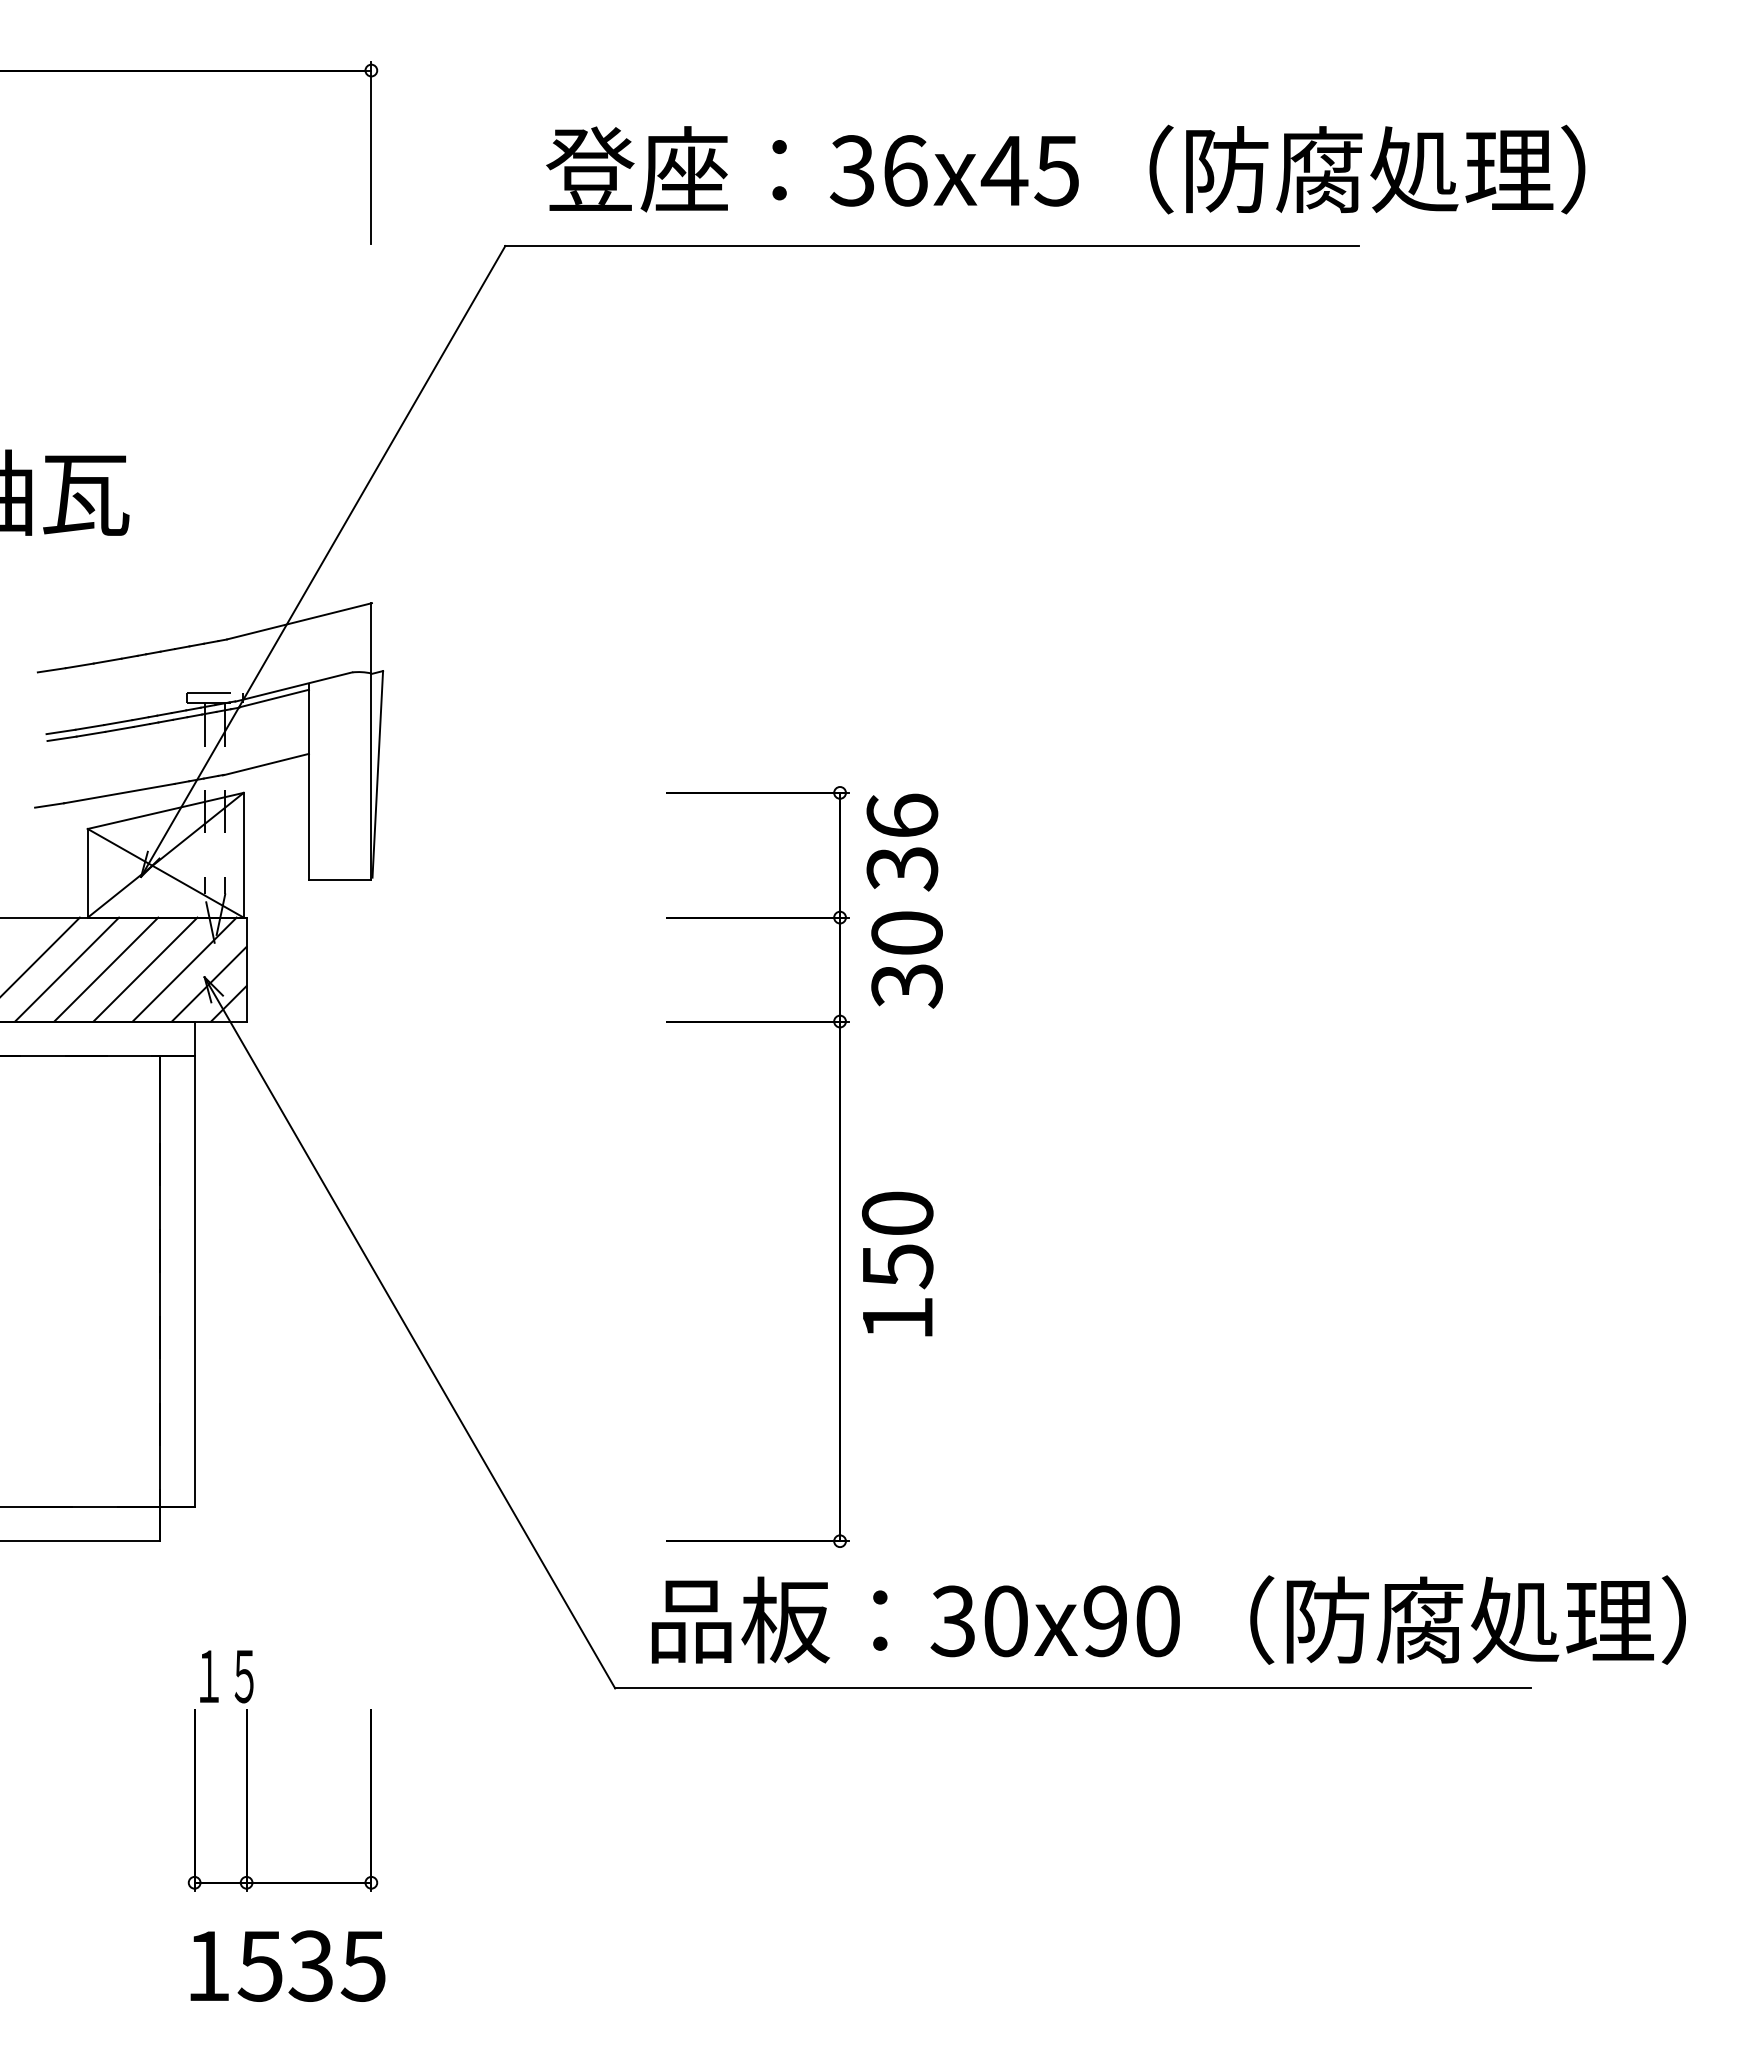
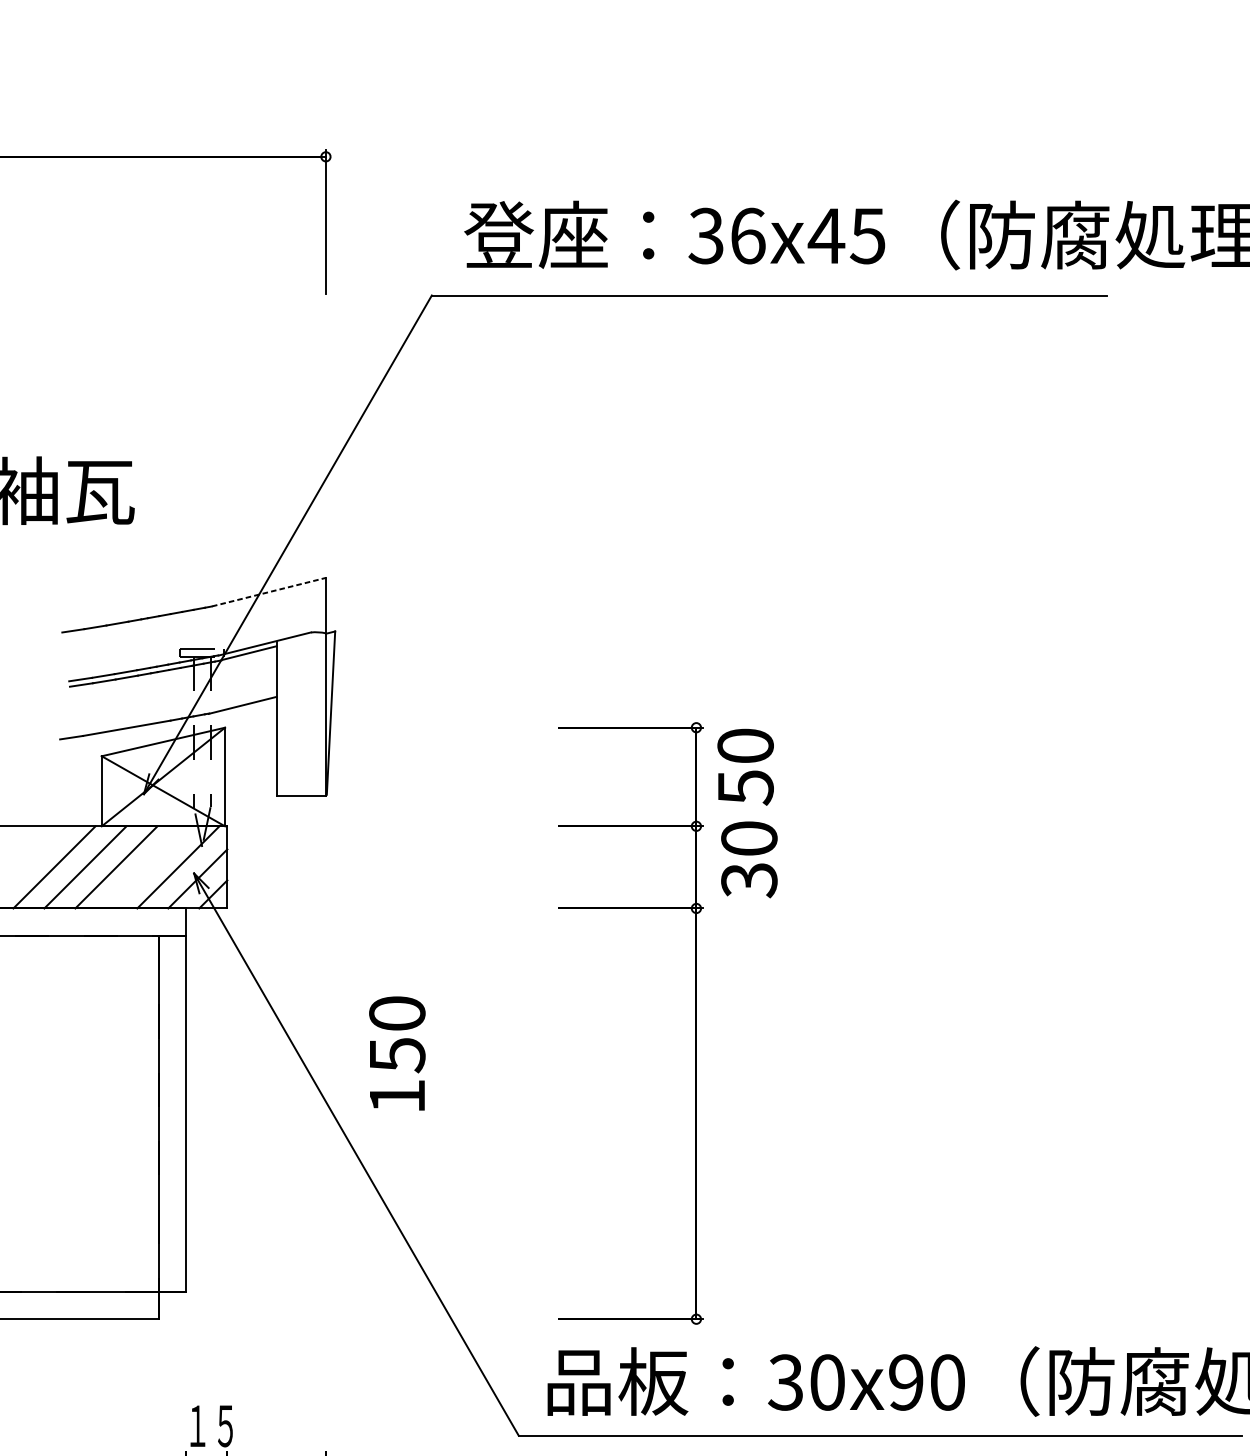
line: (299, 621) -> (269, 592), solid -> dashed
text: (902, 842) -> (745, 766), 36 -> 50
line: (145, 969) -> (147, 867), removed
text: (897, 1263) -> (397, 1053), moved

